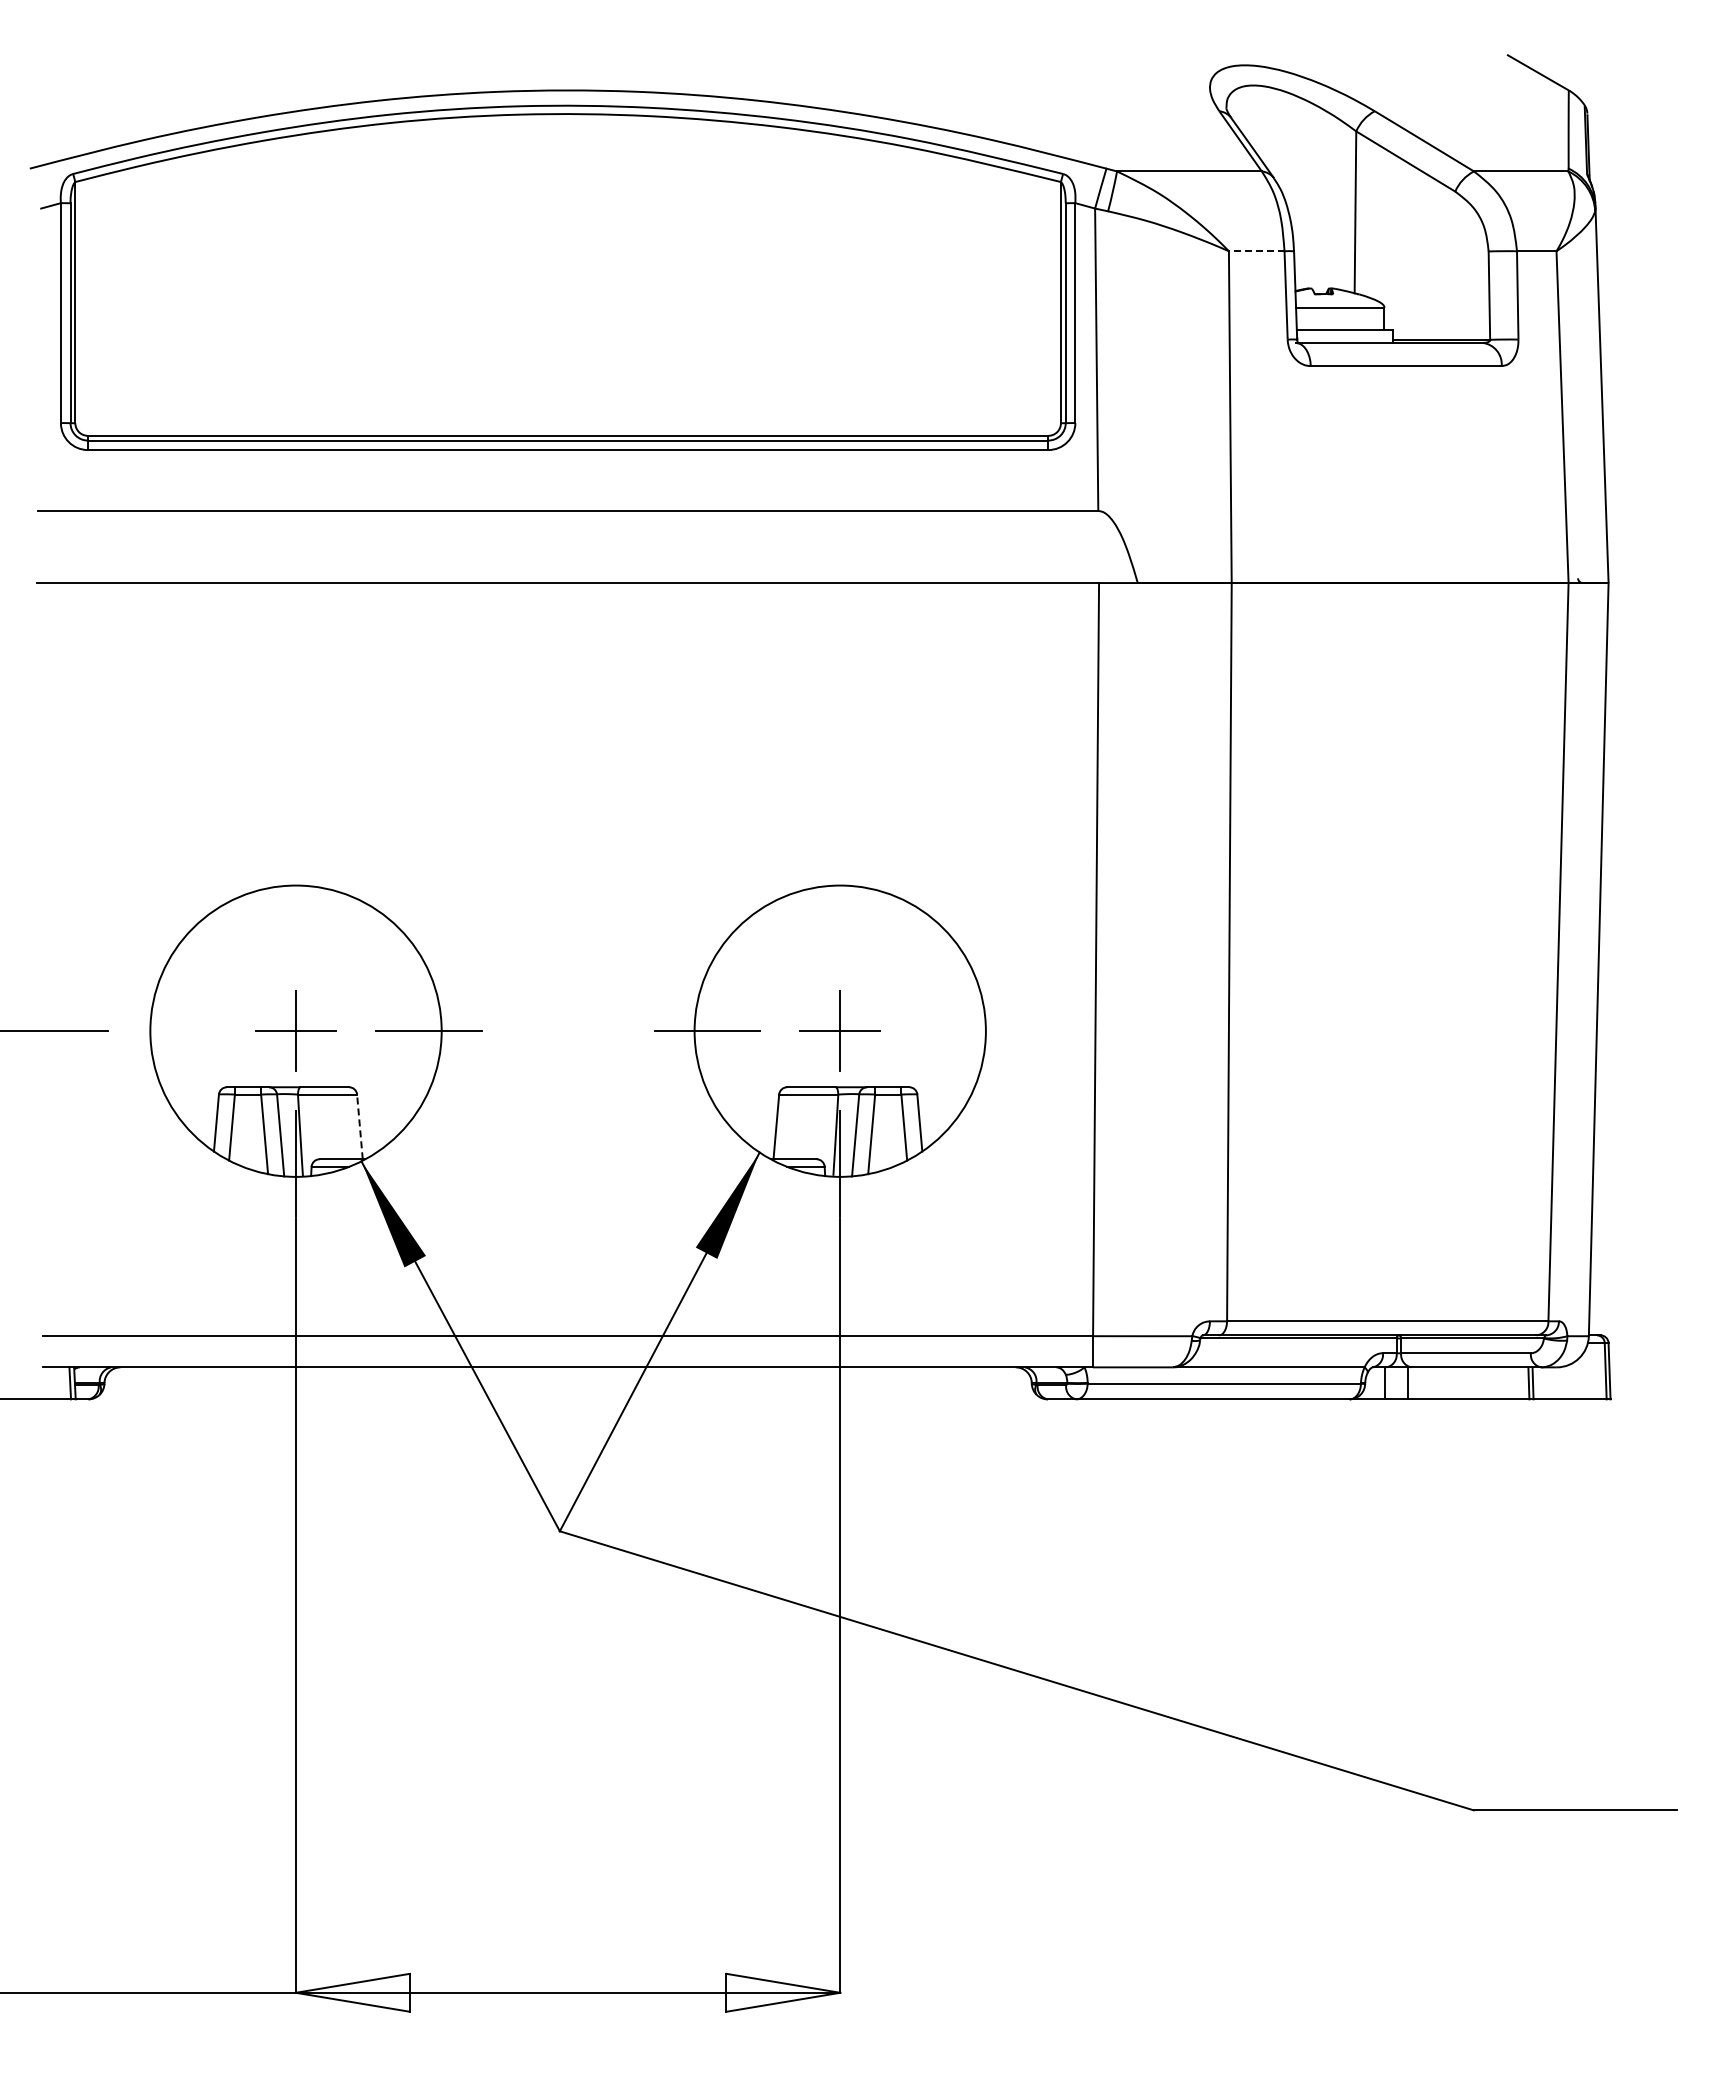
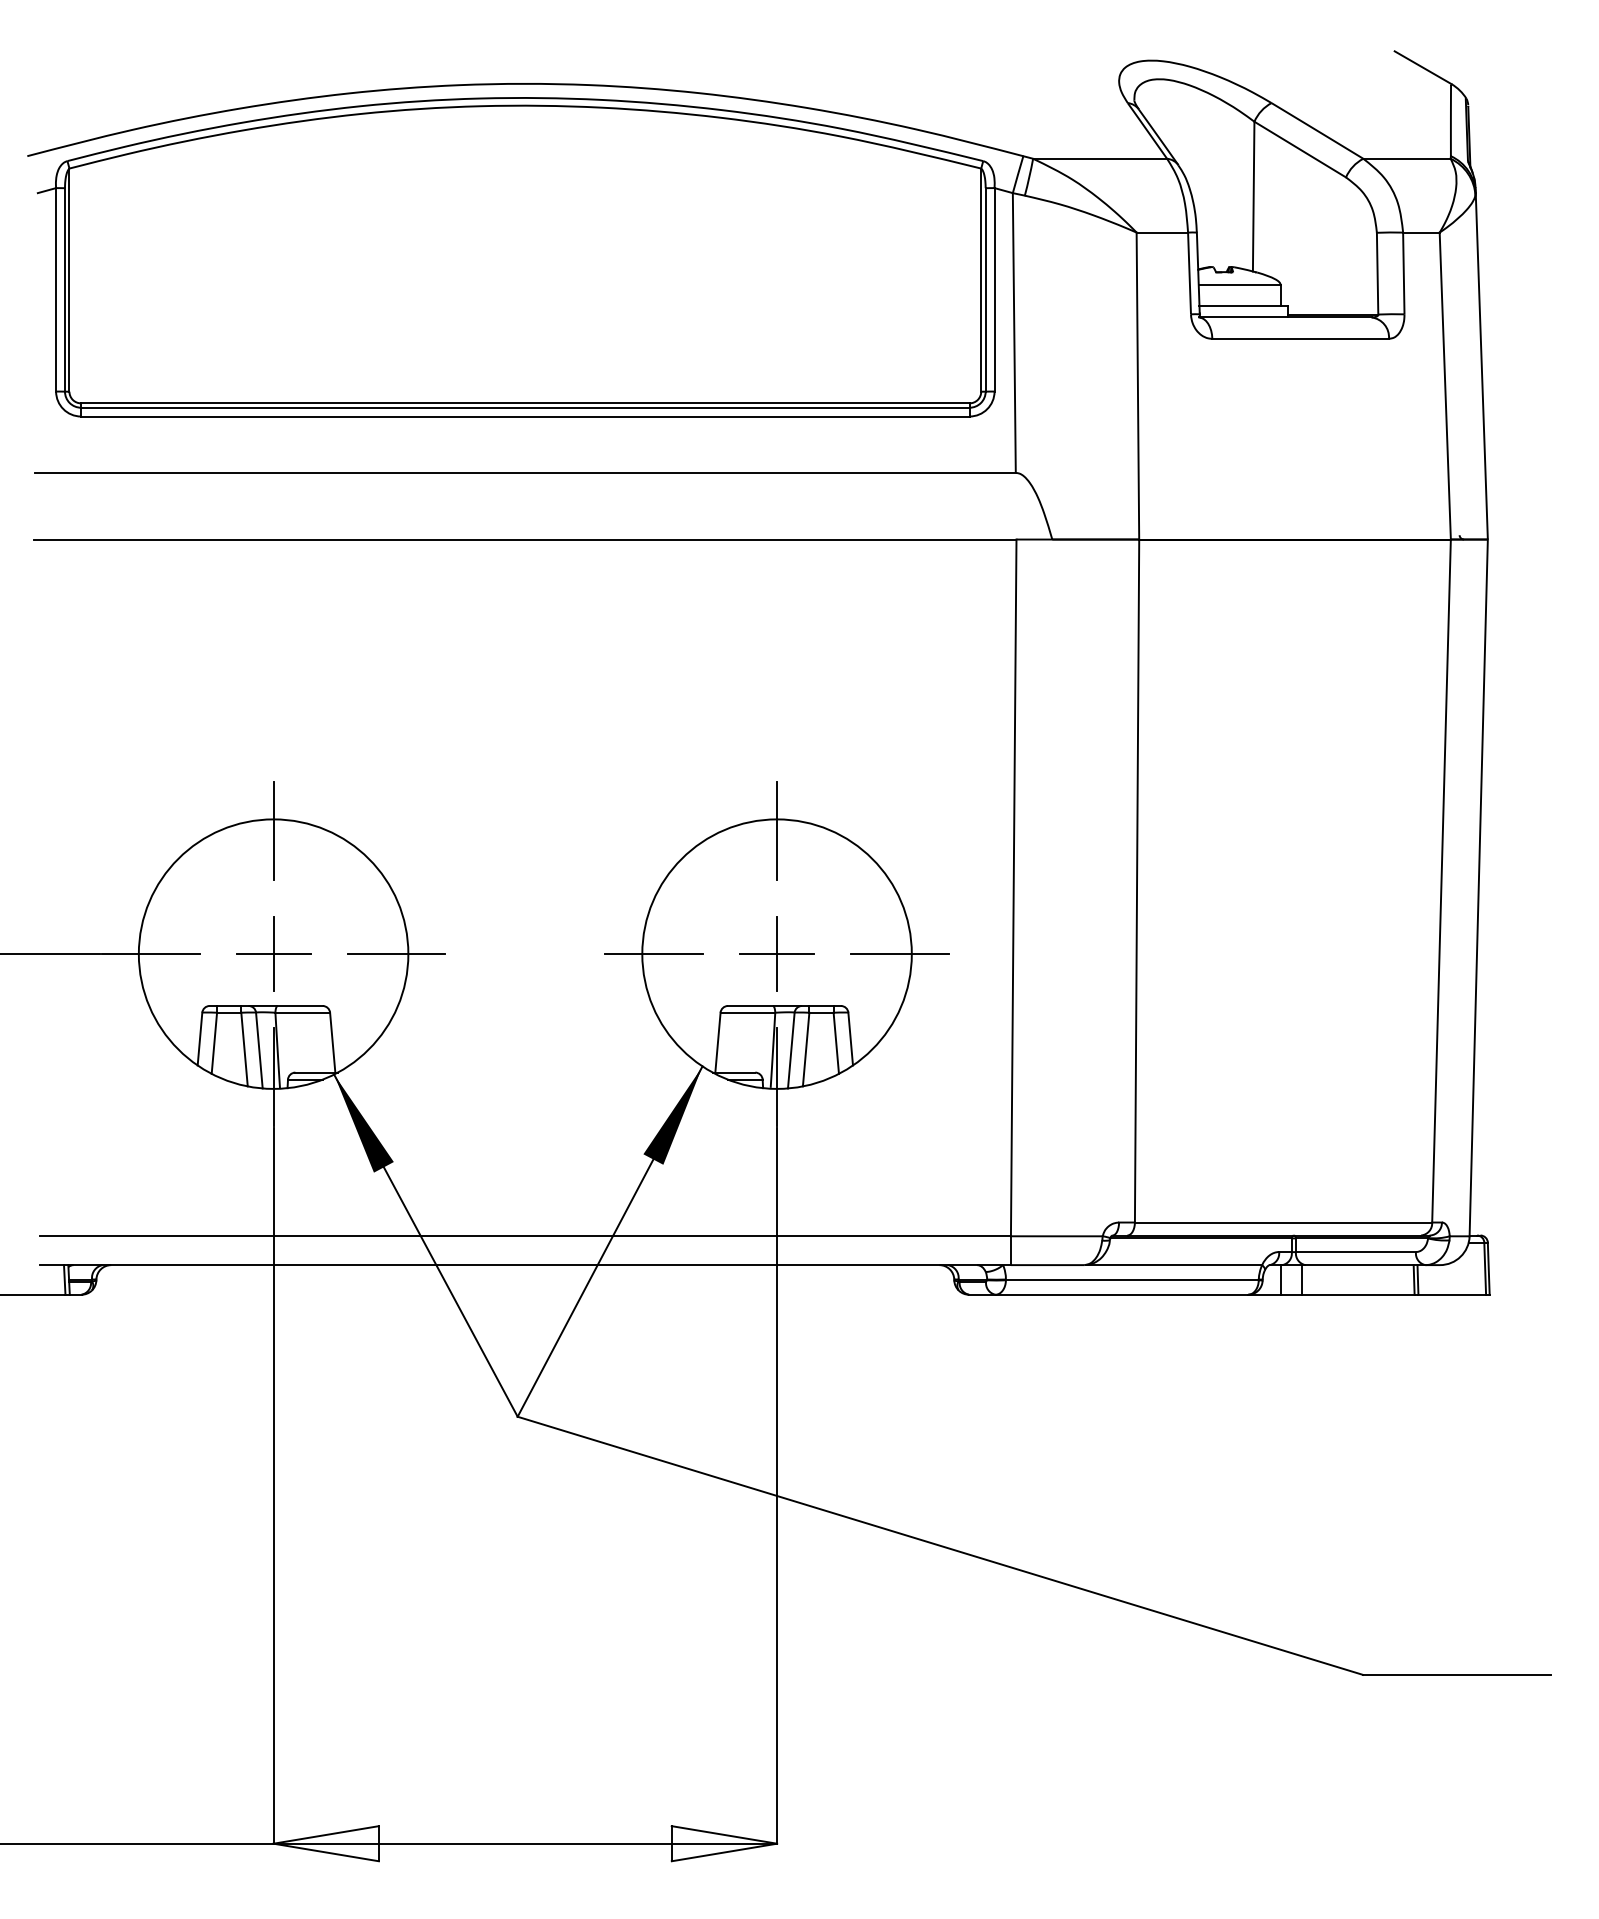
line: (1256, 251) -> (1162, 232), dashed -> solid
line: (296, 898) -> (274, 831), added
line: (840, 898) -> (777, 831), added
line: (163, 1031) -> (151, 954), added
line: (972, 1031) -> (899, 954), added
line: (359, 1126) -> (332, 1042), dashed -> solid

